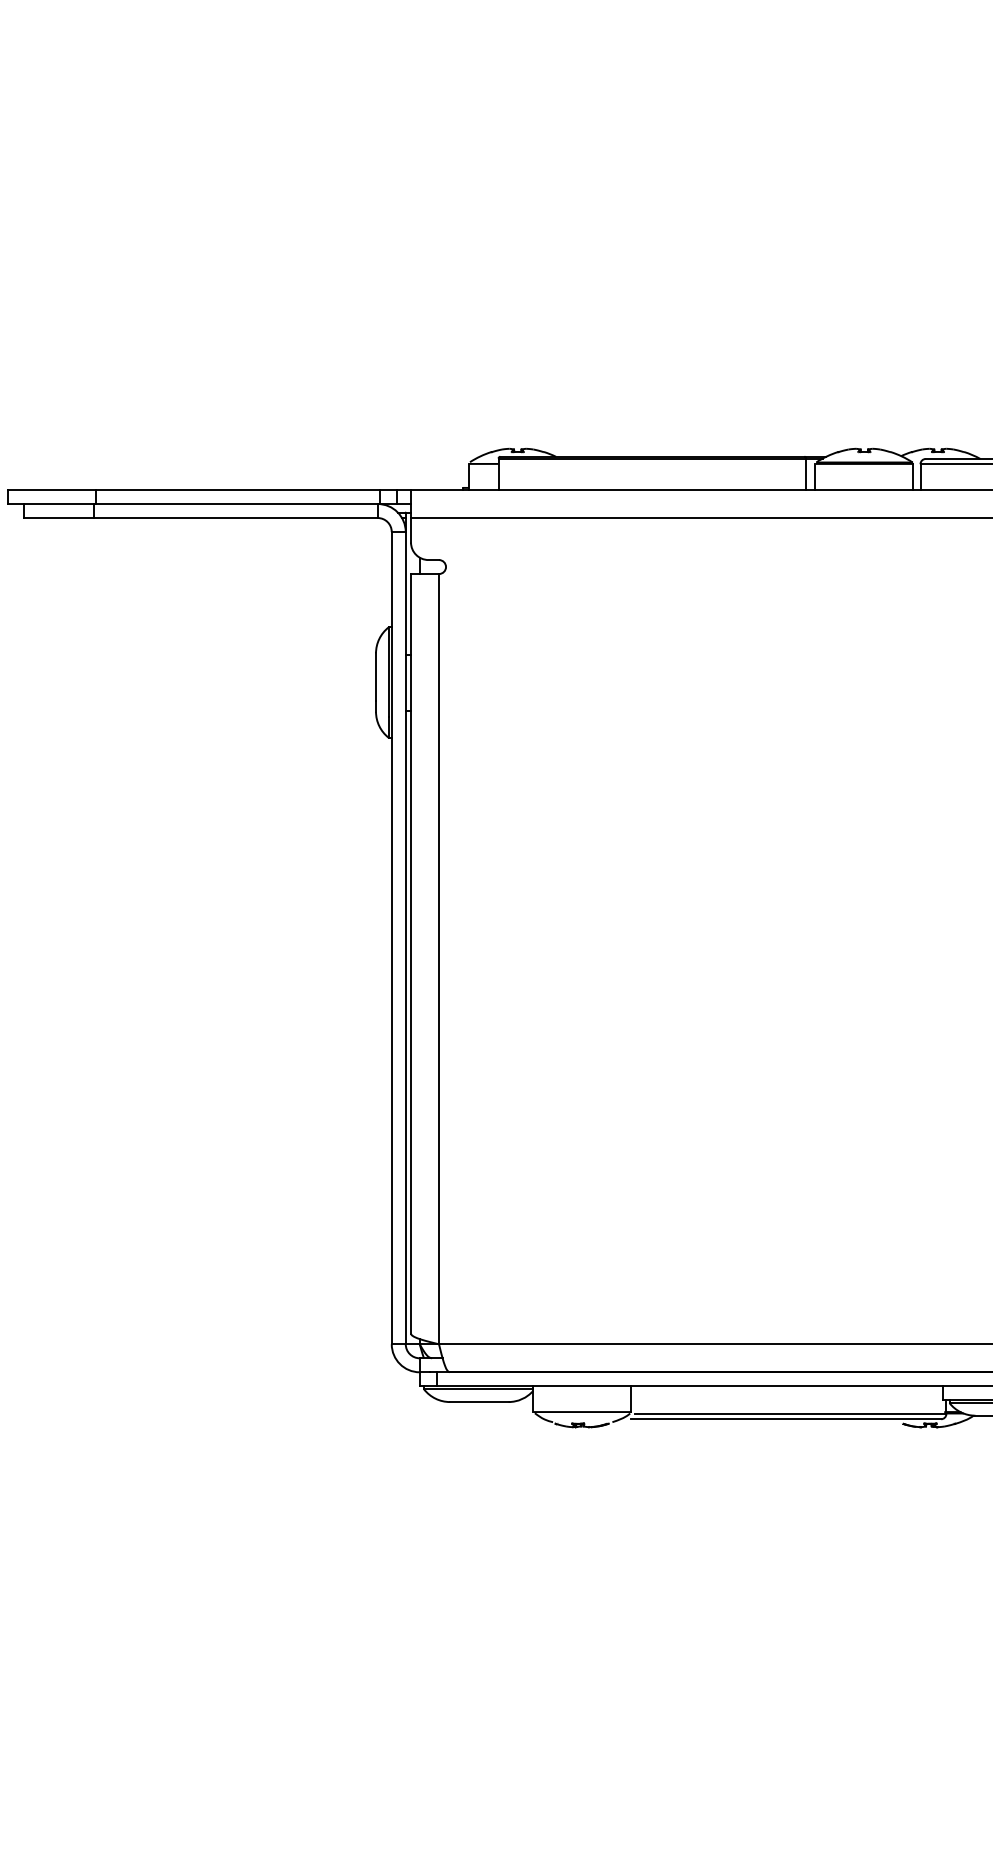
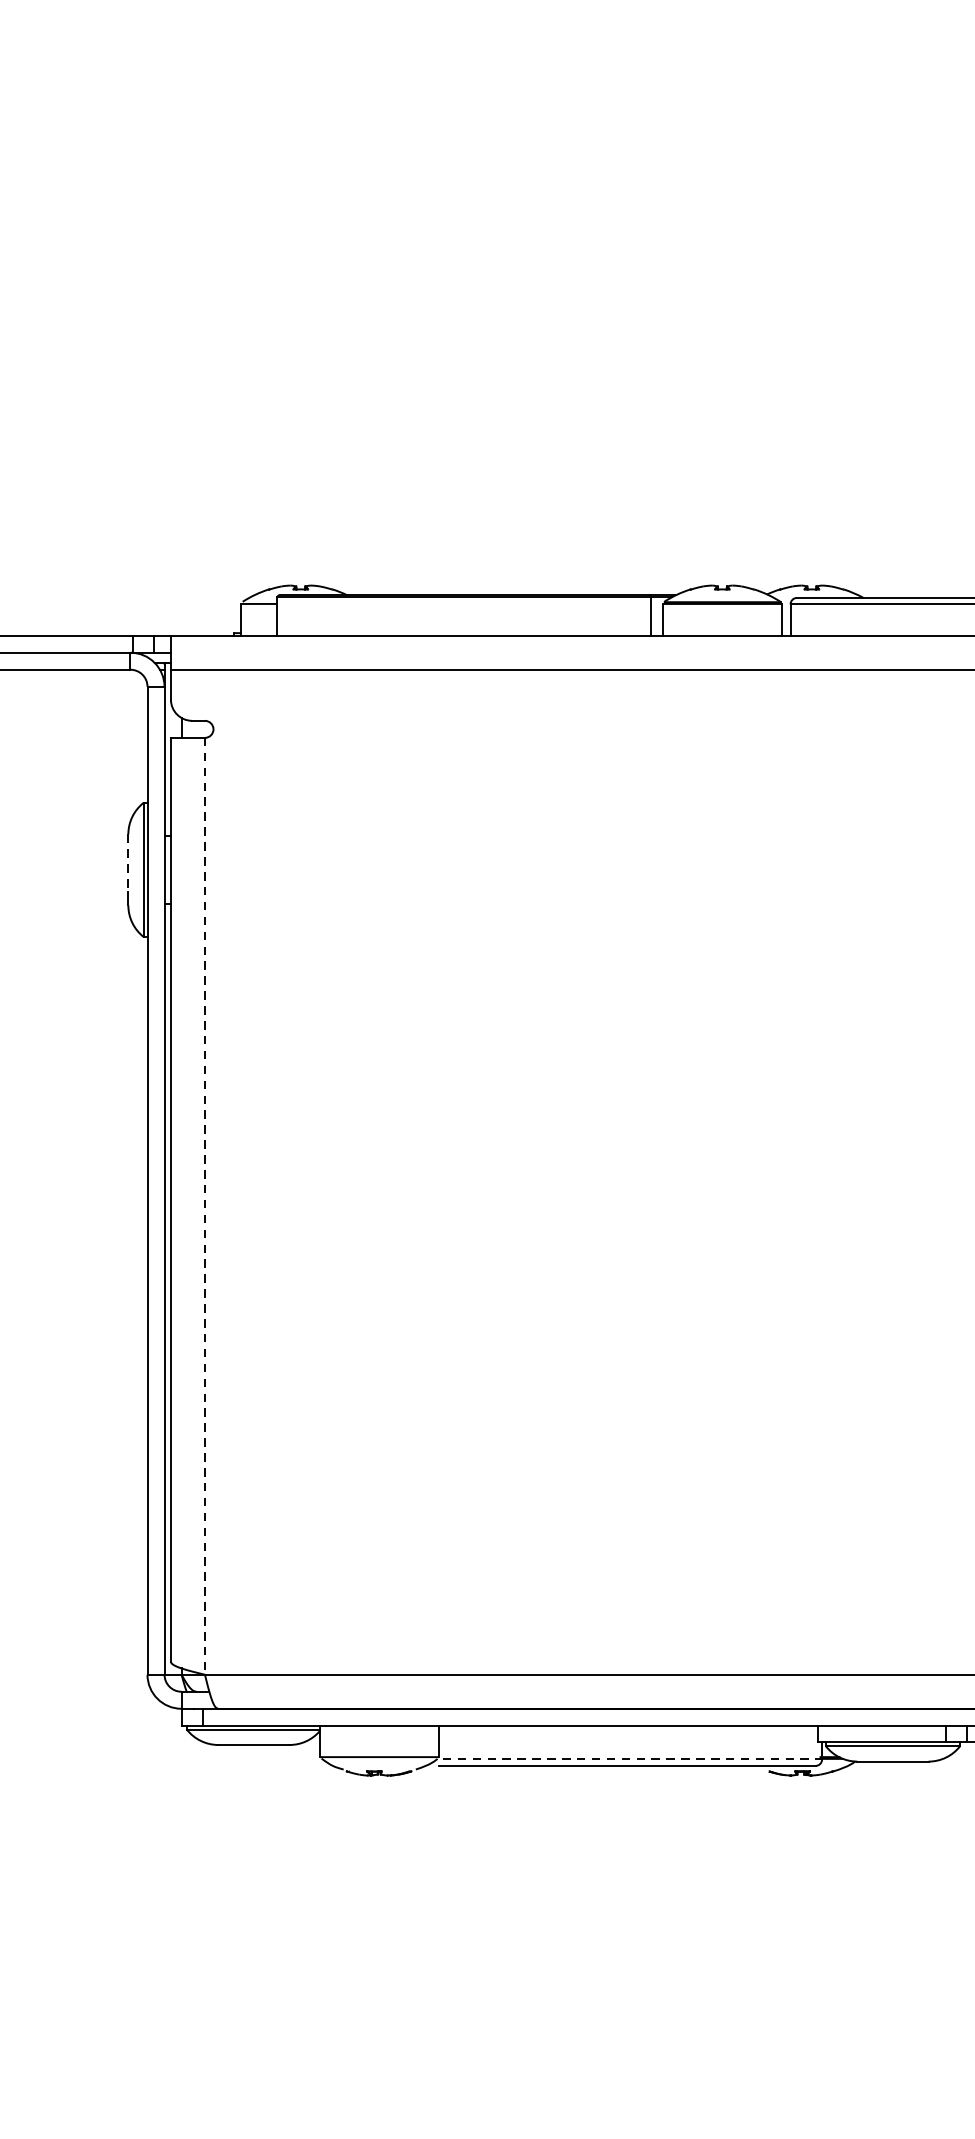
line: (376, 677) -> (128, 863), solid -> dashed
line: (439, 959) -> (205, 1206), solid -> dashed
line: (790, 1413) -> (632, 1758), solid -> dashed

